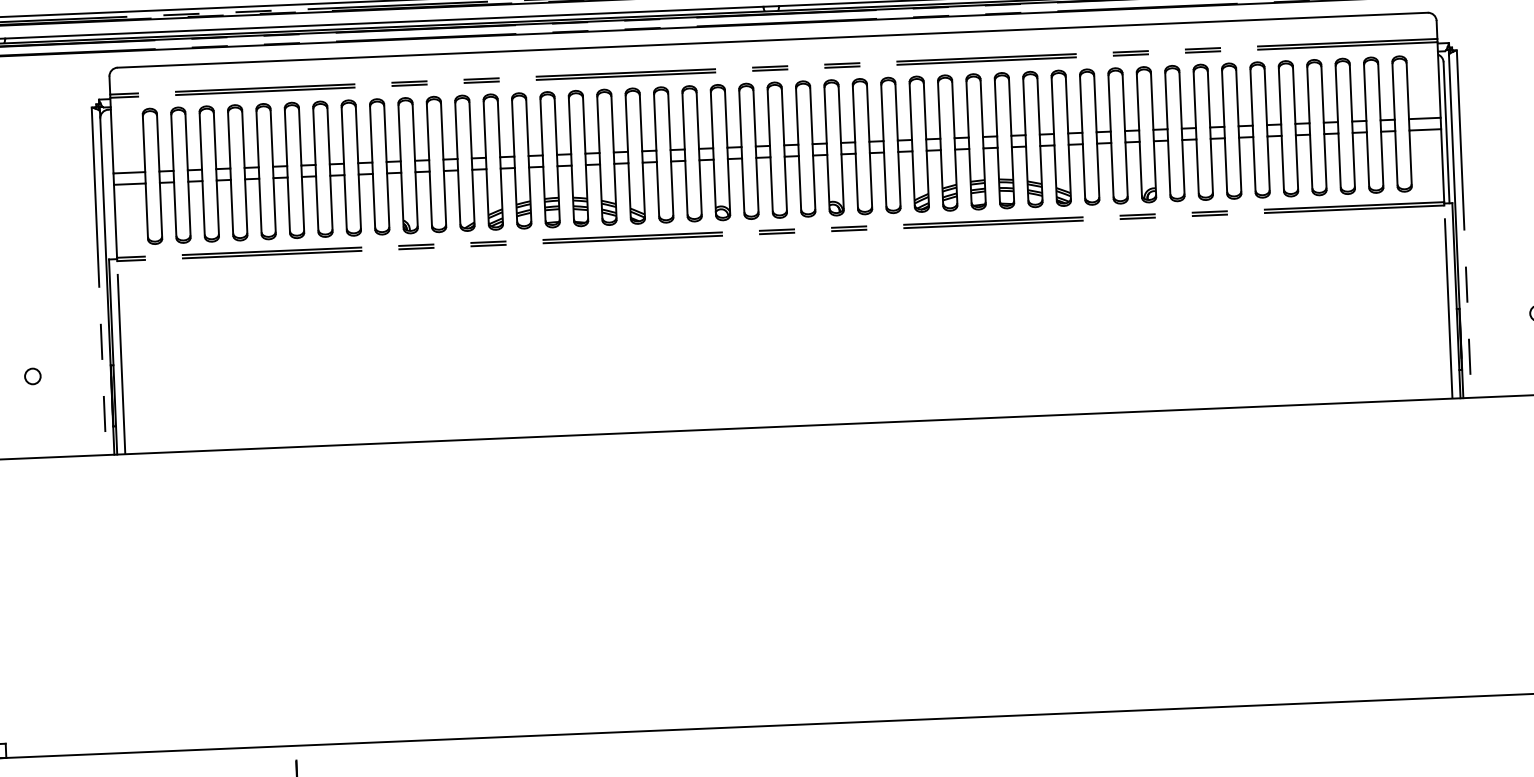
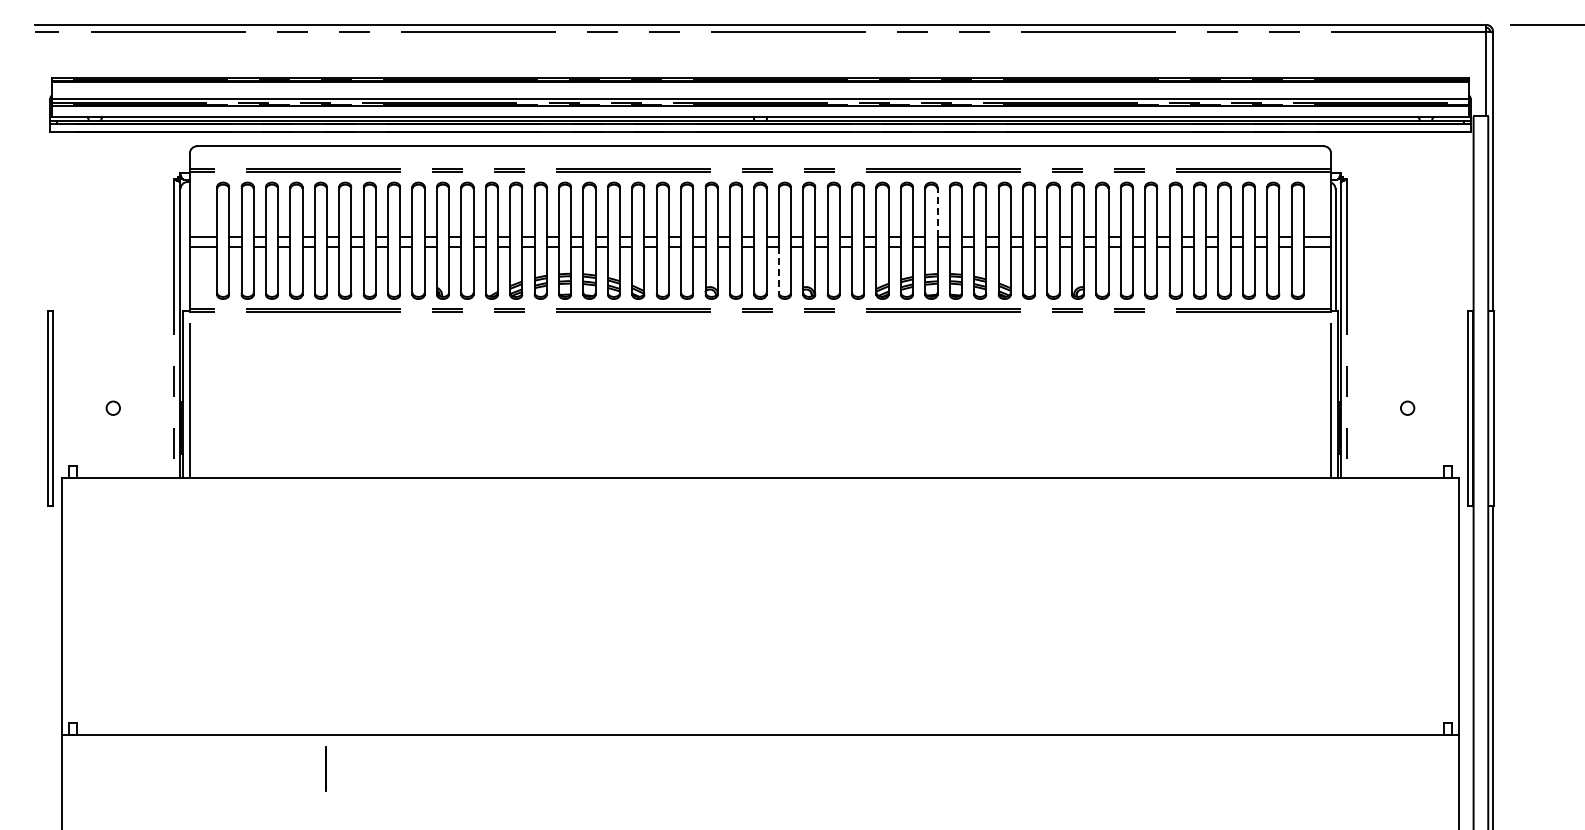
line: (981, 107) -> (937, 211), solid -> dashed
line: (799, 185) -> (778, 271), solid -> dashed

